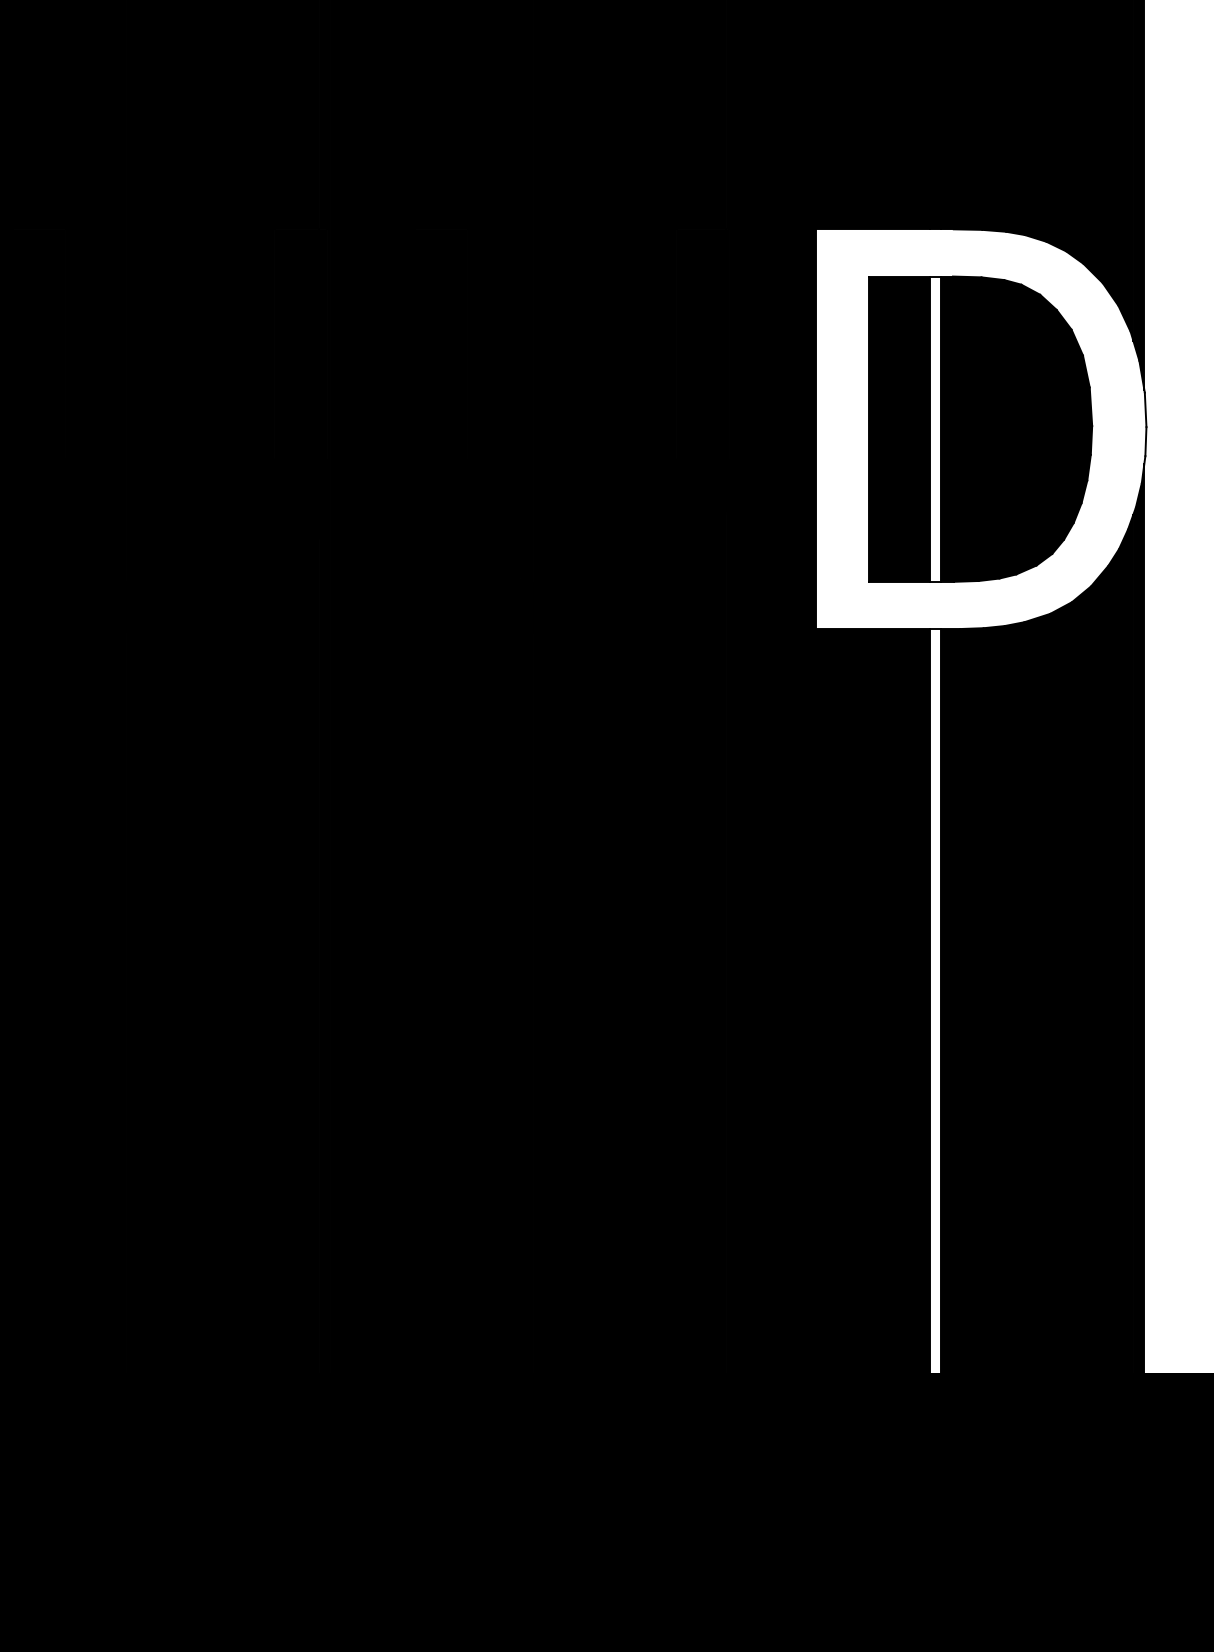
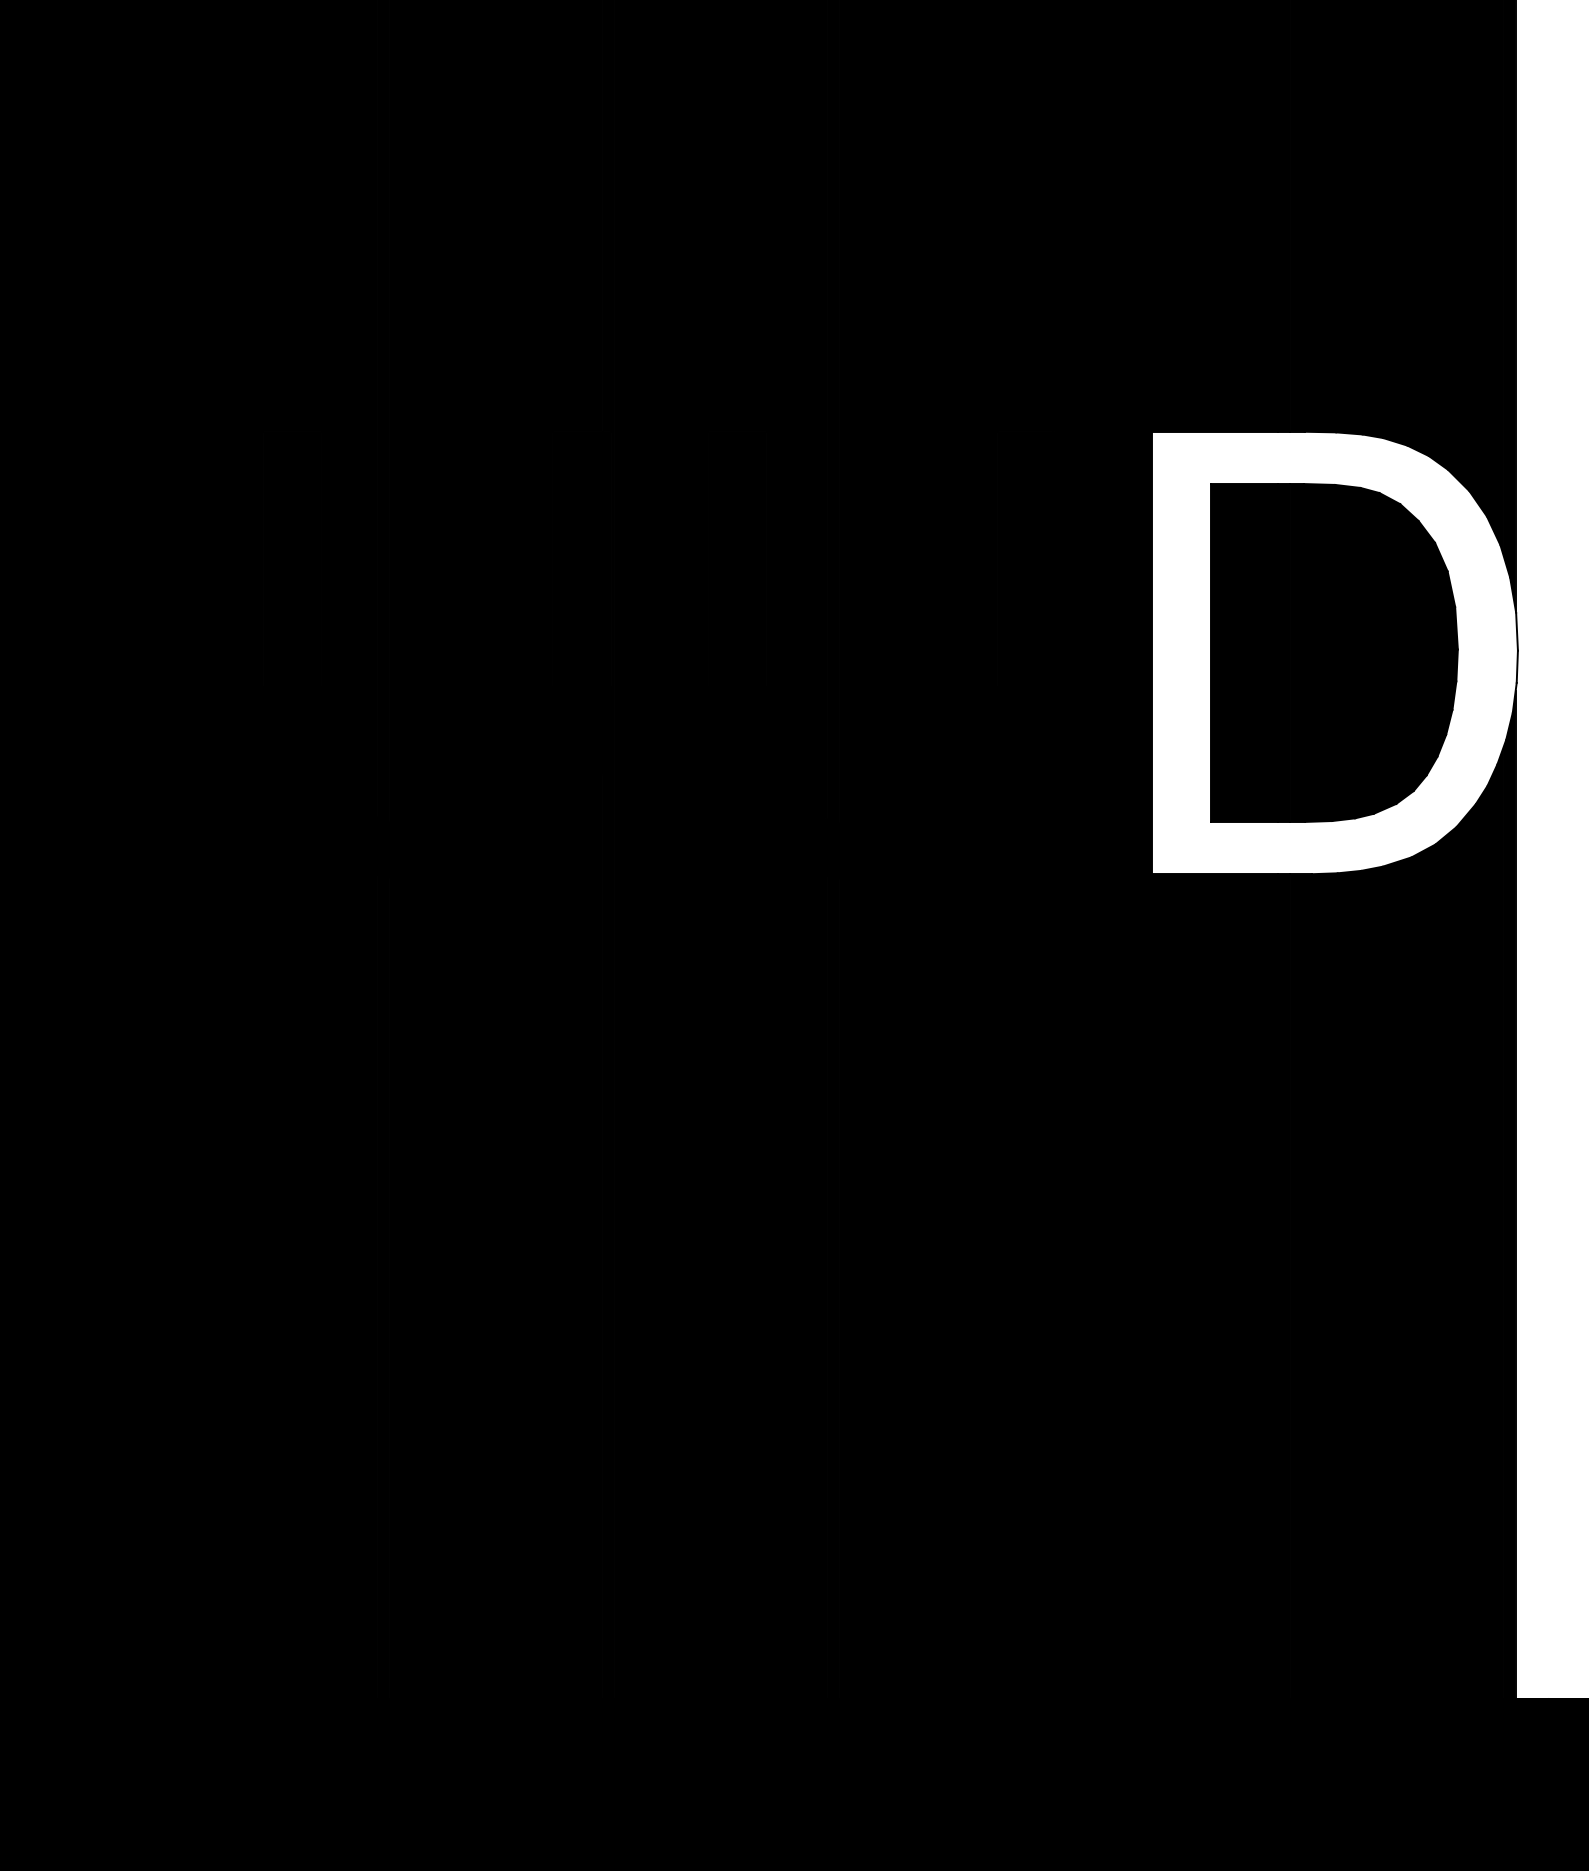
fill: (935, 428) -> (1284, 652), added
fill: (935, 1001) -> (1284, 1286), added

